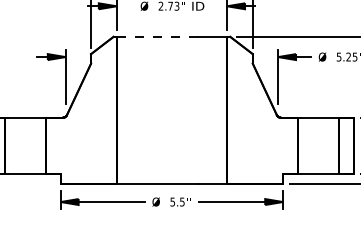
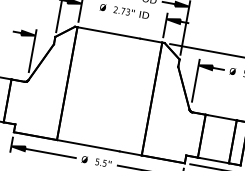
line: (157, 36) -> (108, 32), dashed -> solid

